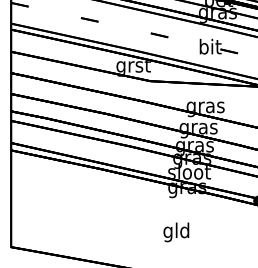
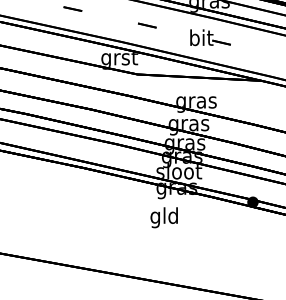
text: (175, 232) -> (163, 217), moved

